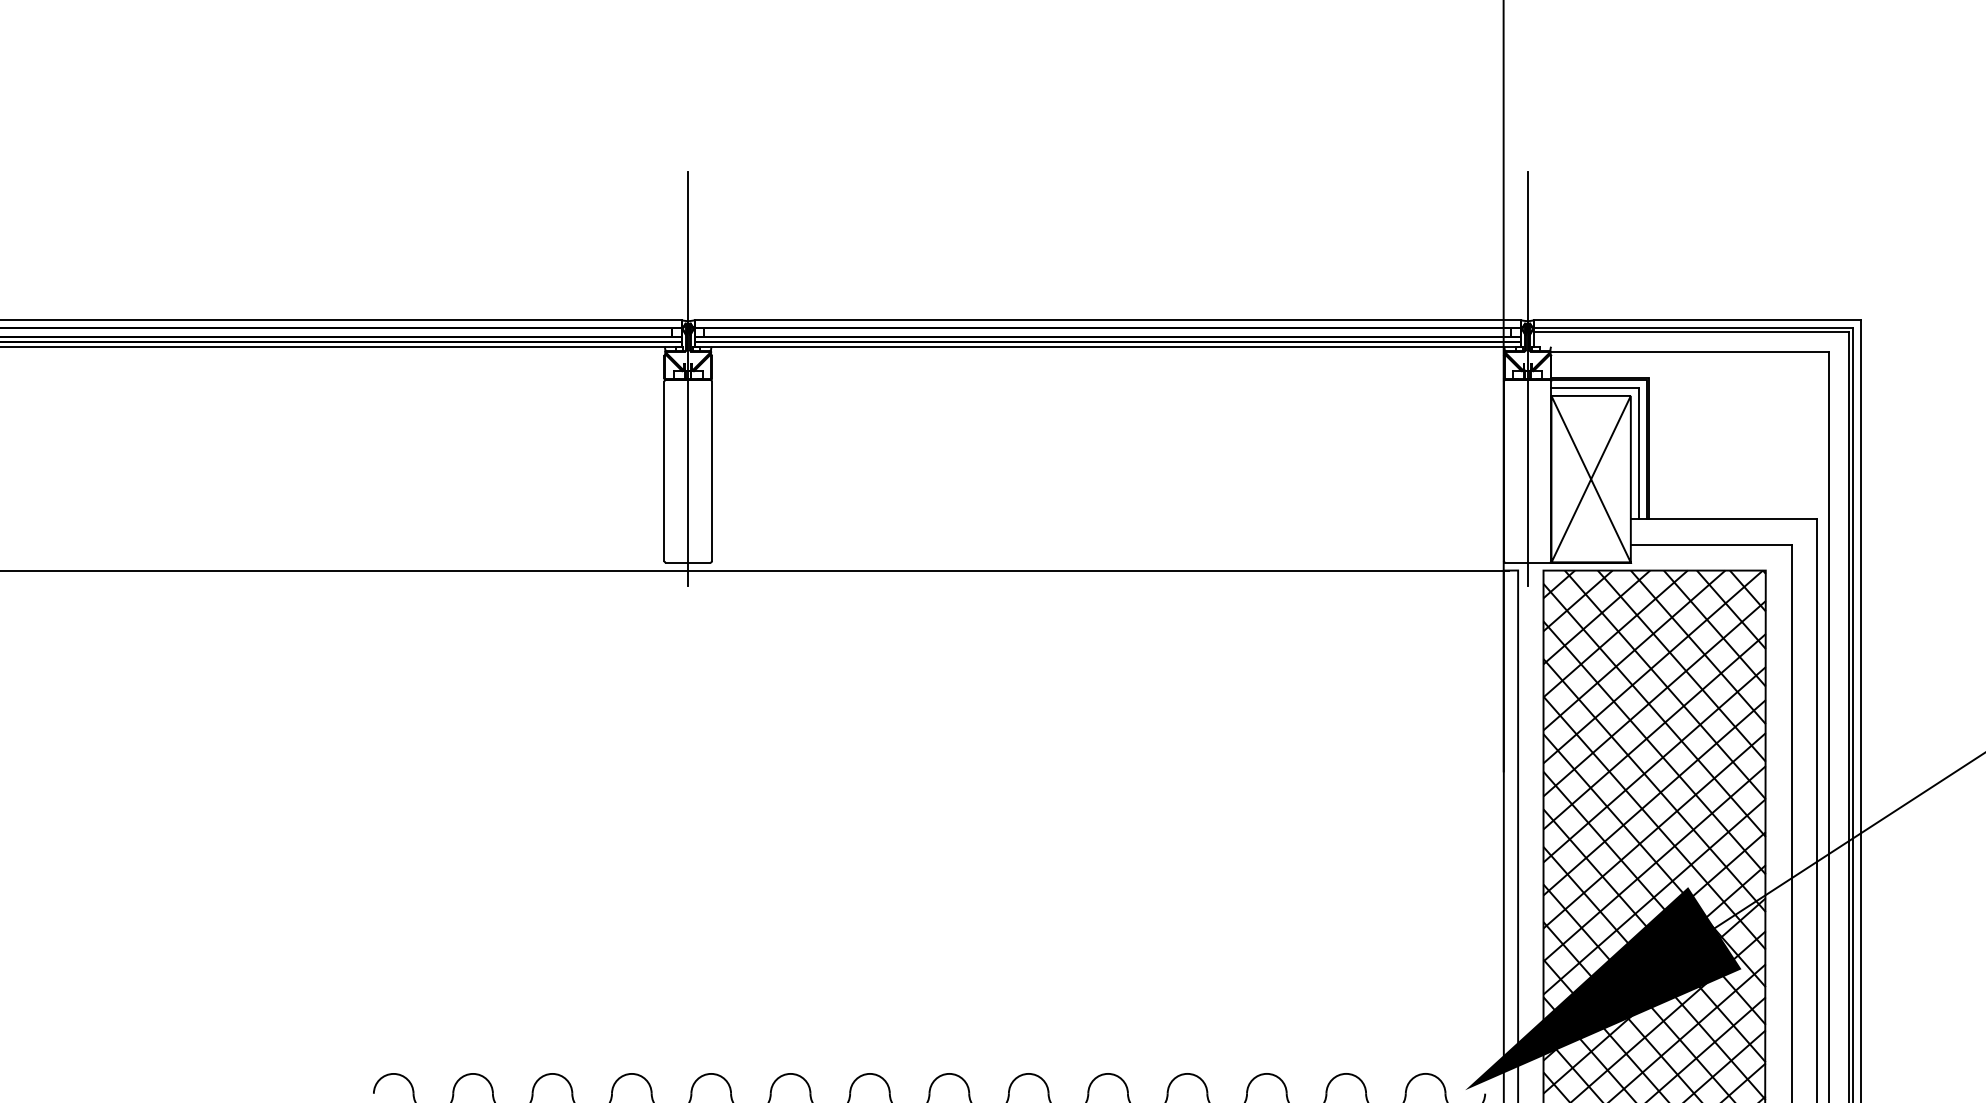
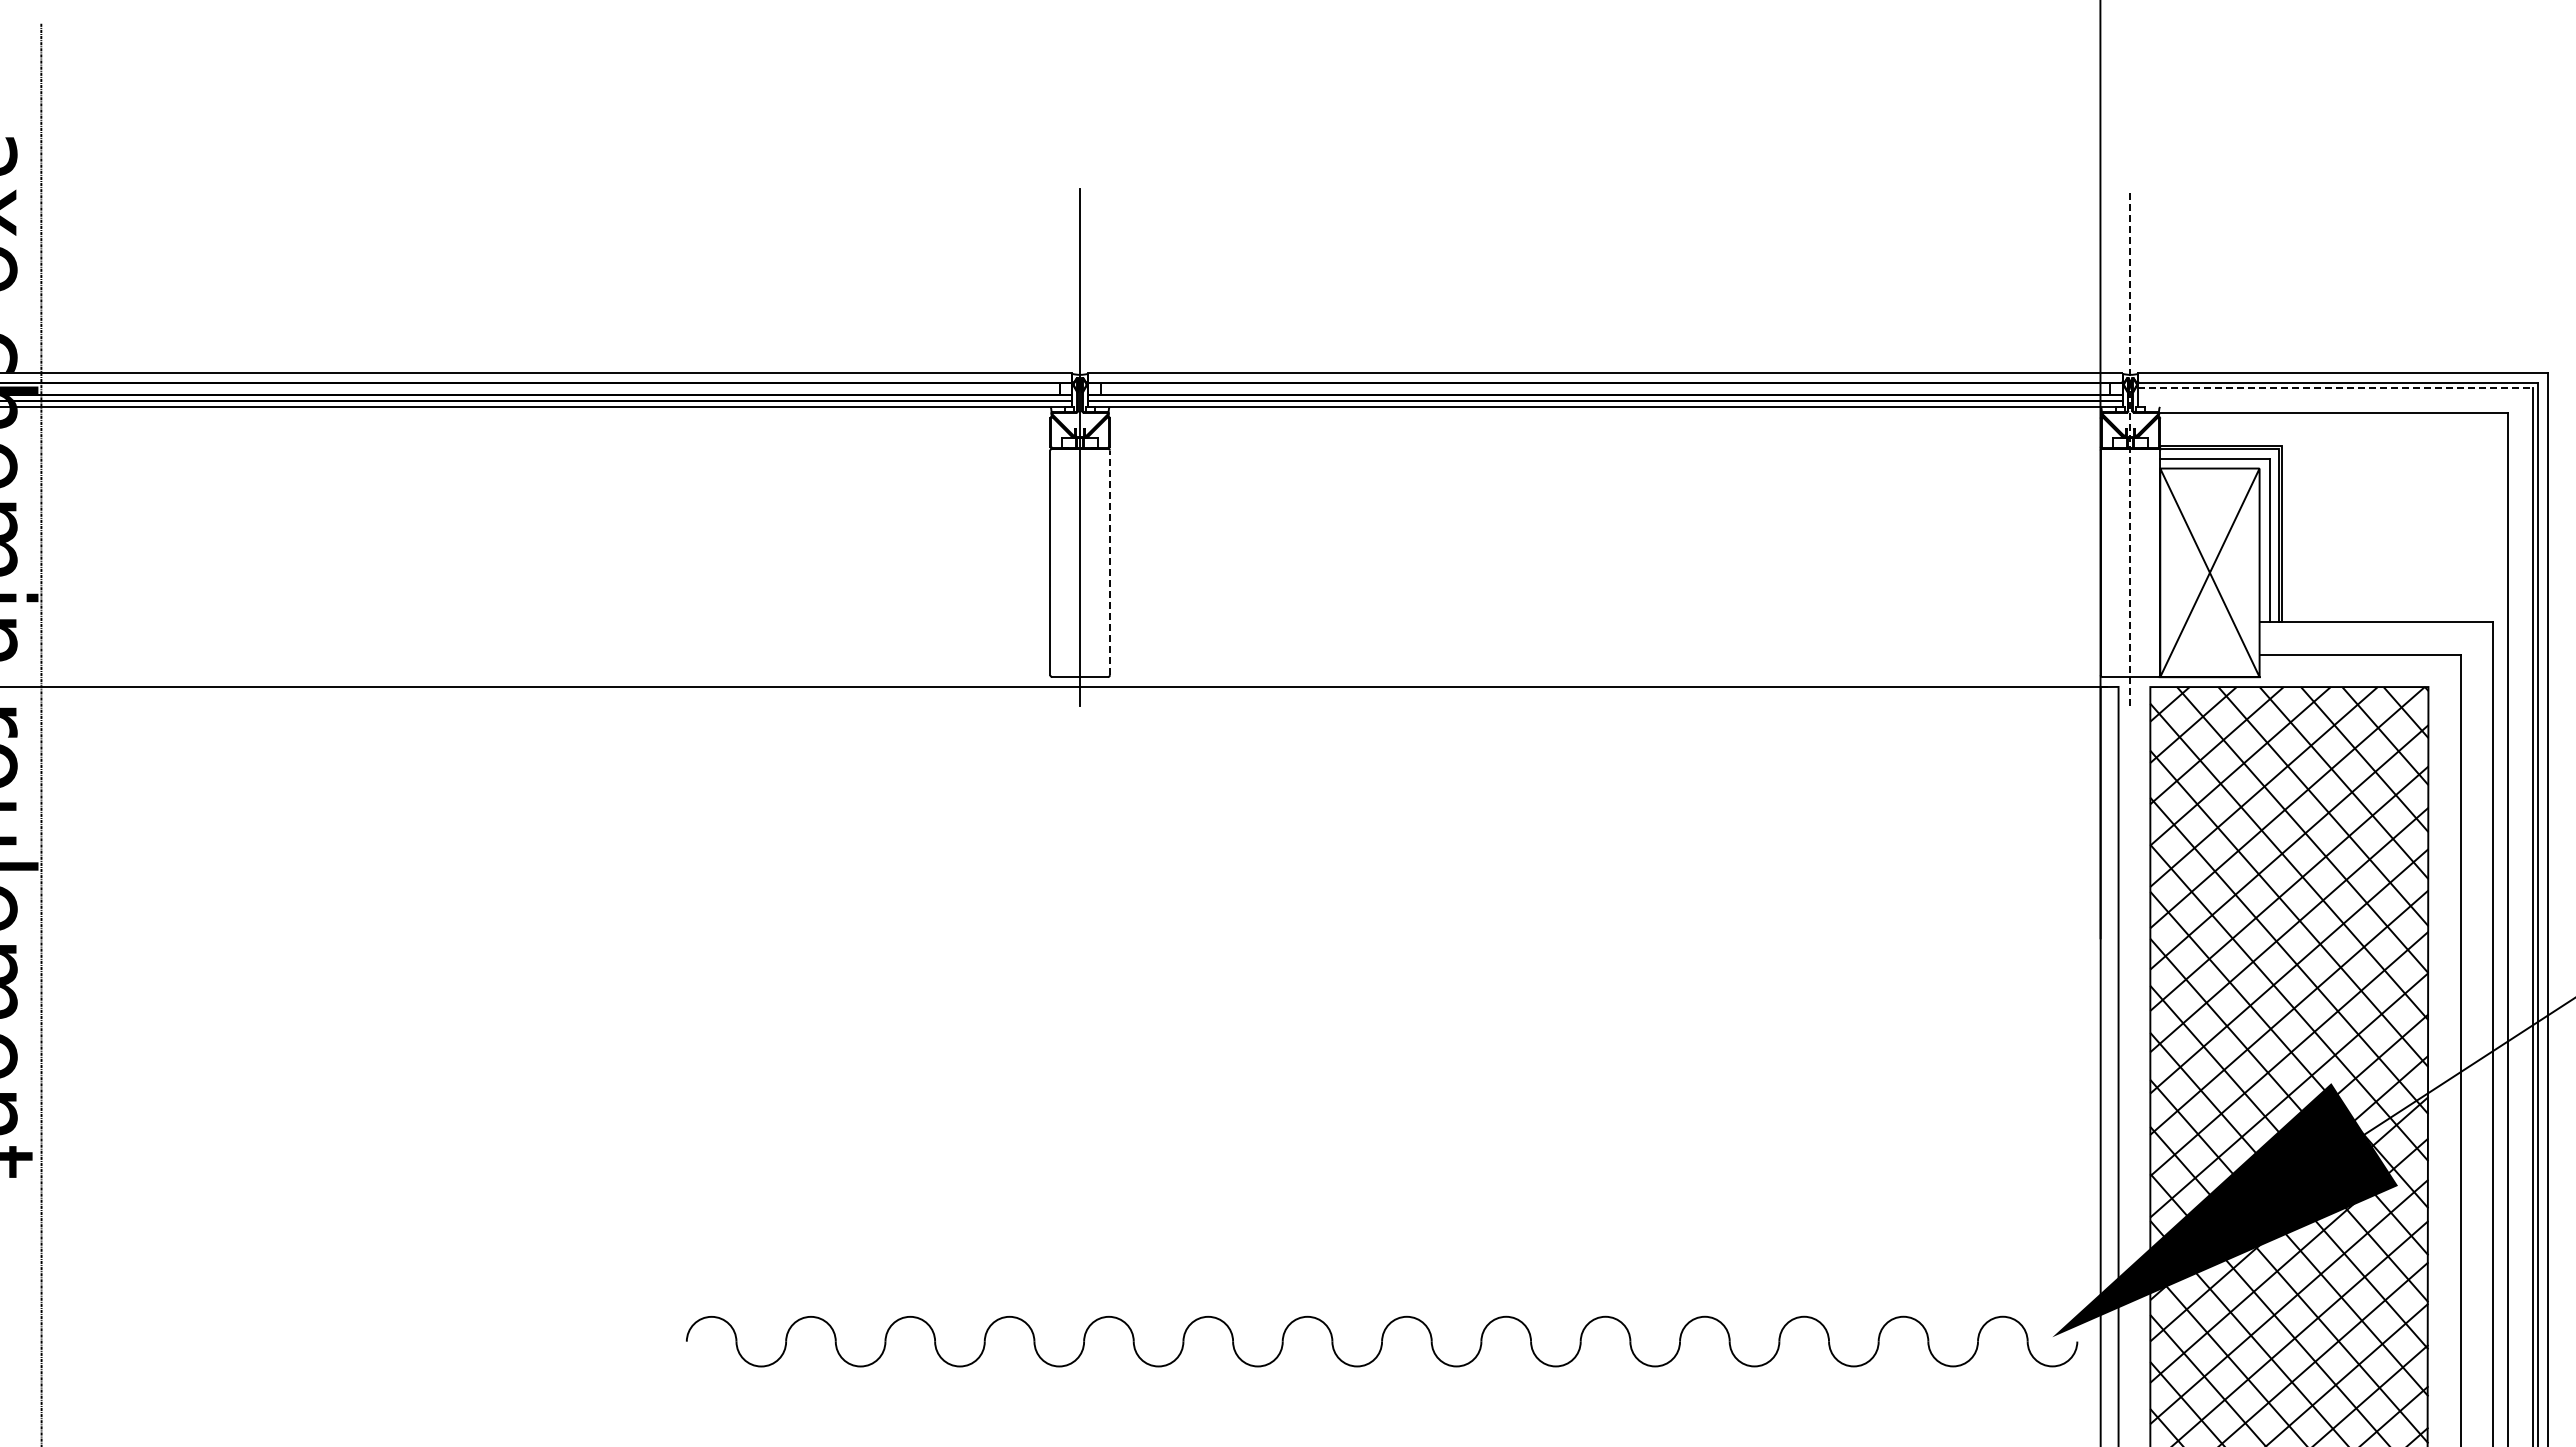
line: (1692, 331) -> (2336, 388), solid -> dashed
line: (1527, 379) -> (2130, 447), solid -> dashed
line: (711, 471) -> (1109, 562), solid -> dashed

